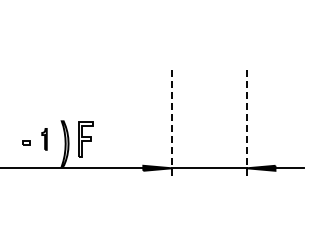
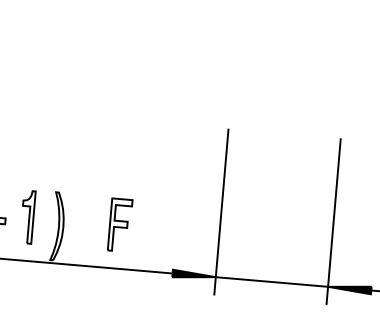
line: (172, 124) -> (222, 211), dashed -> solid
line: (246, 124) -> (333, 220), dashed -> solid
part: (44, 139) -> (27, 217), size x1.67
part: (85, 139) -> (119, 225), moved

